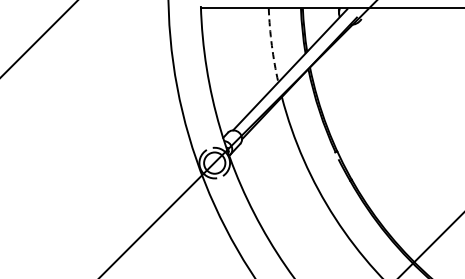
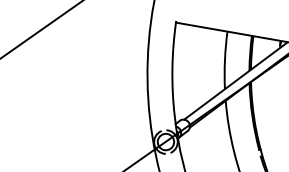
arc: (271, 45) -> (224, 60), dashed -> solid

